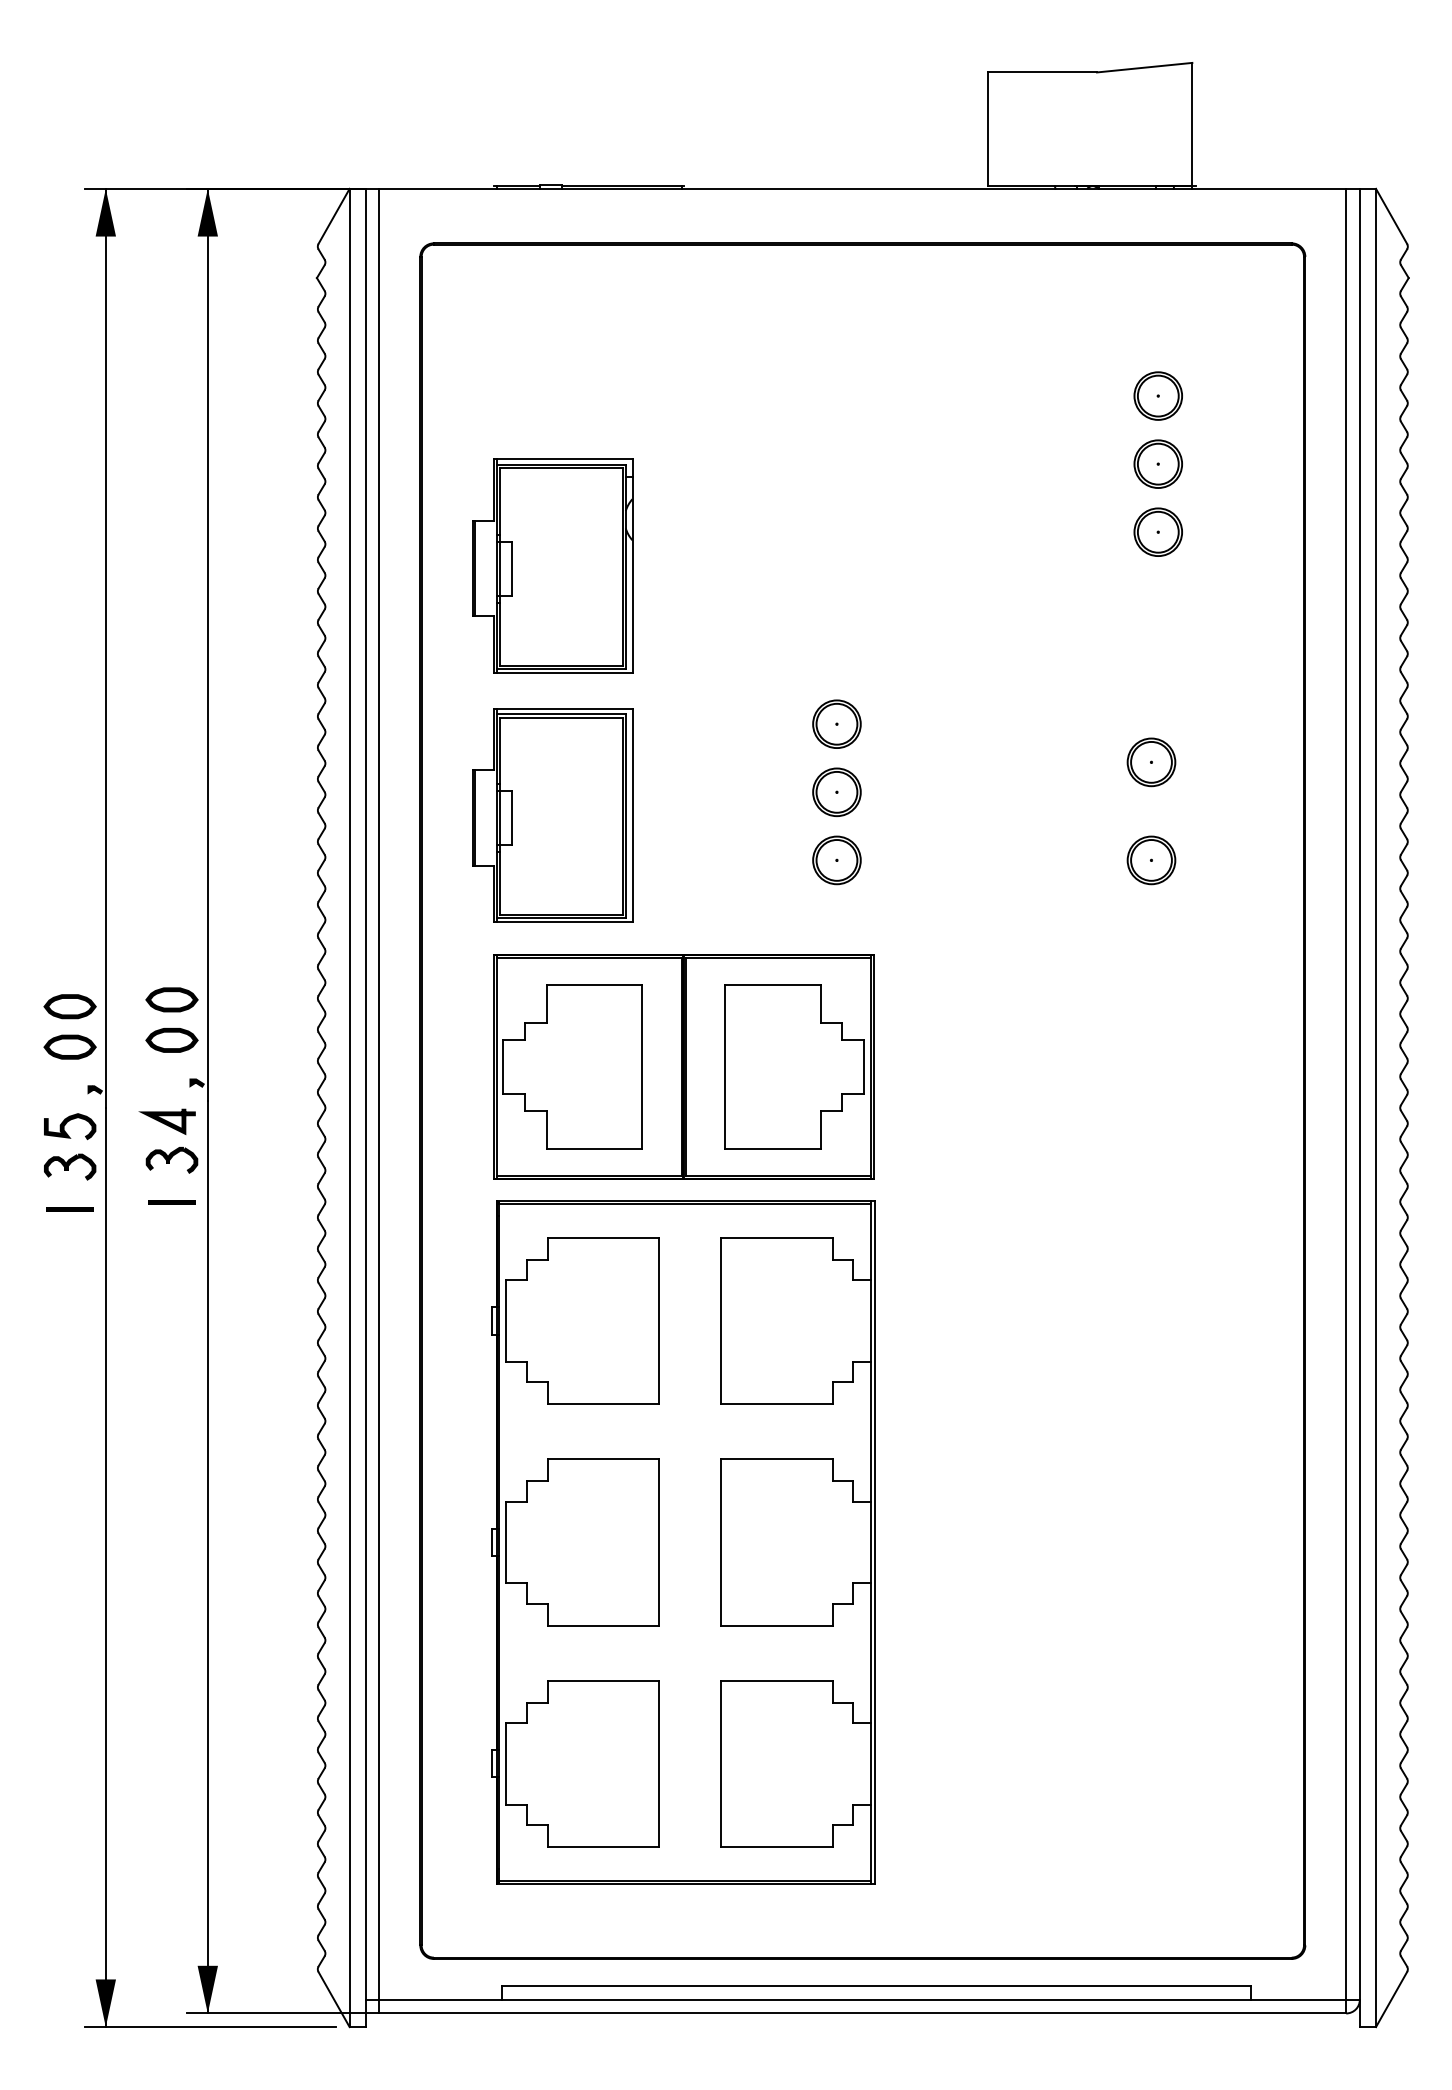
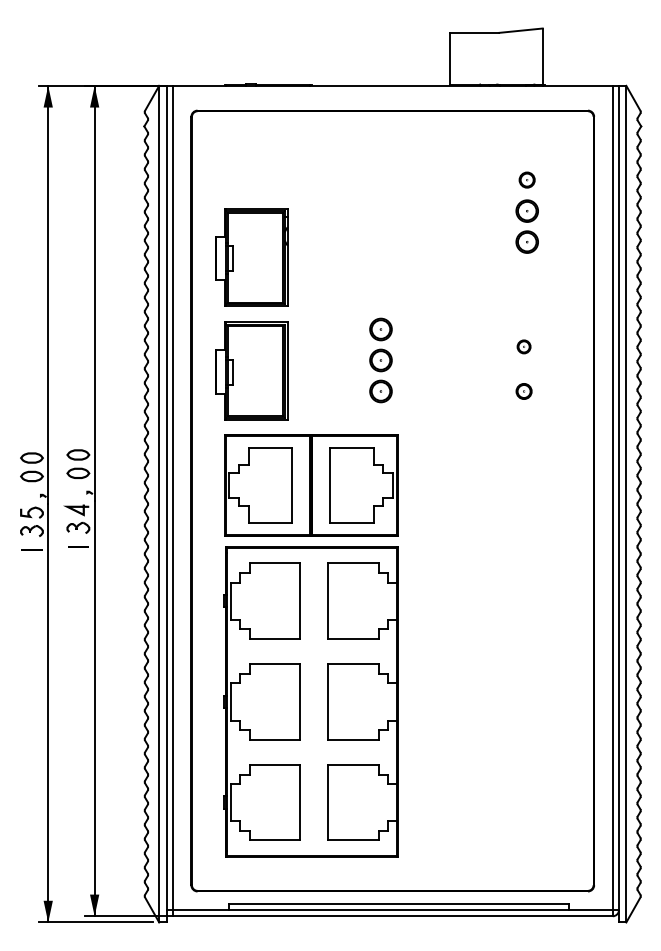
part: (1156, 394) -> (526, 179), size x0.7
part: (1150, 761) -> (523, 346), size x0.6
part: (1150, 860) -> (523, 391), size x0.7

